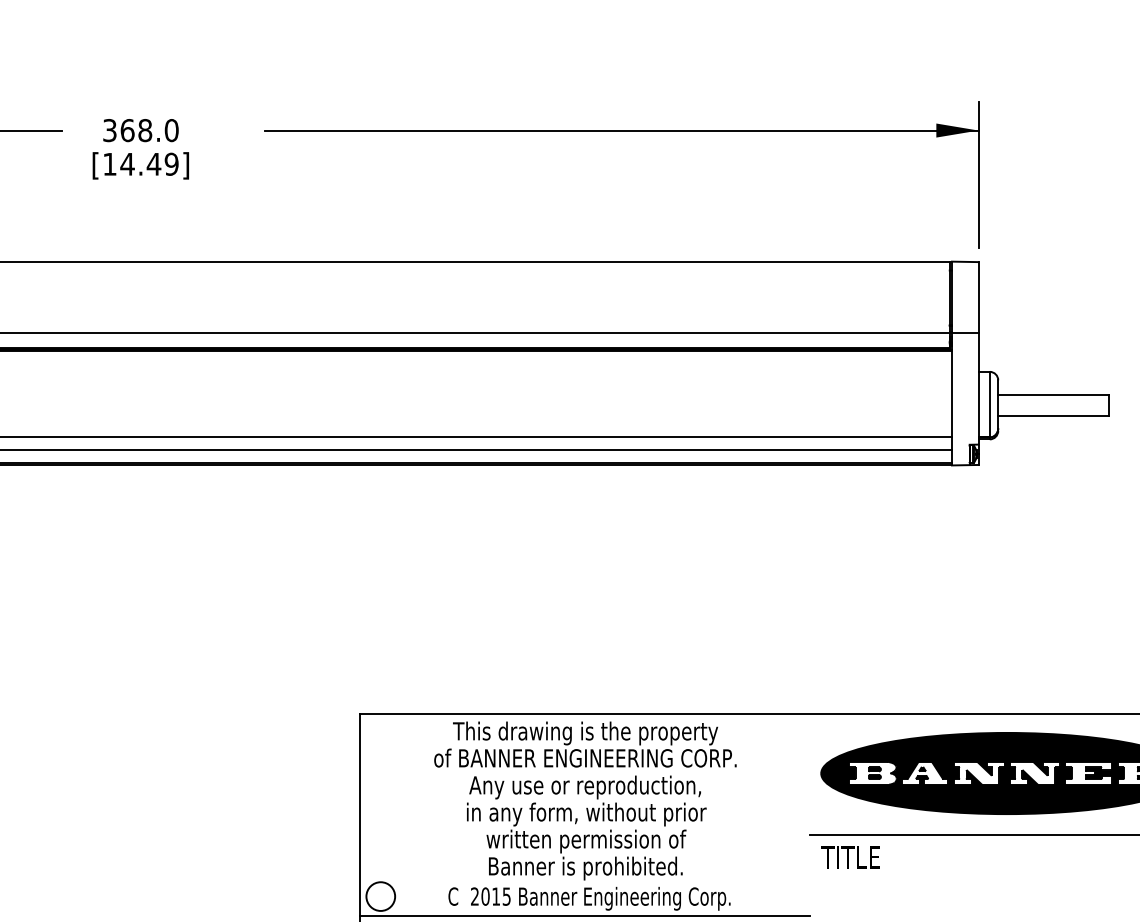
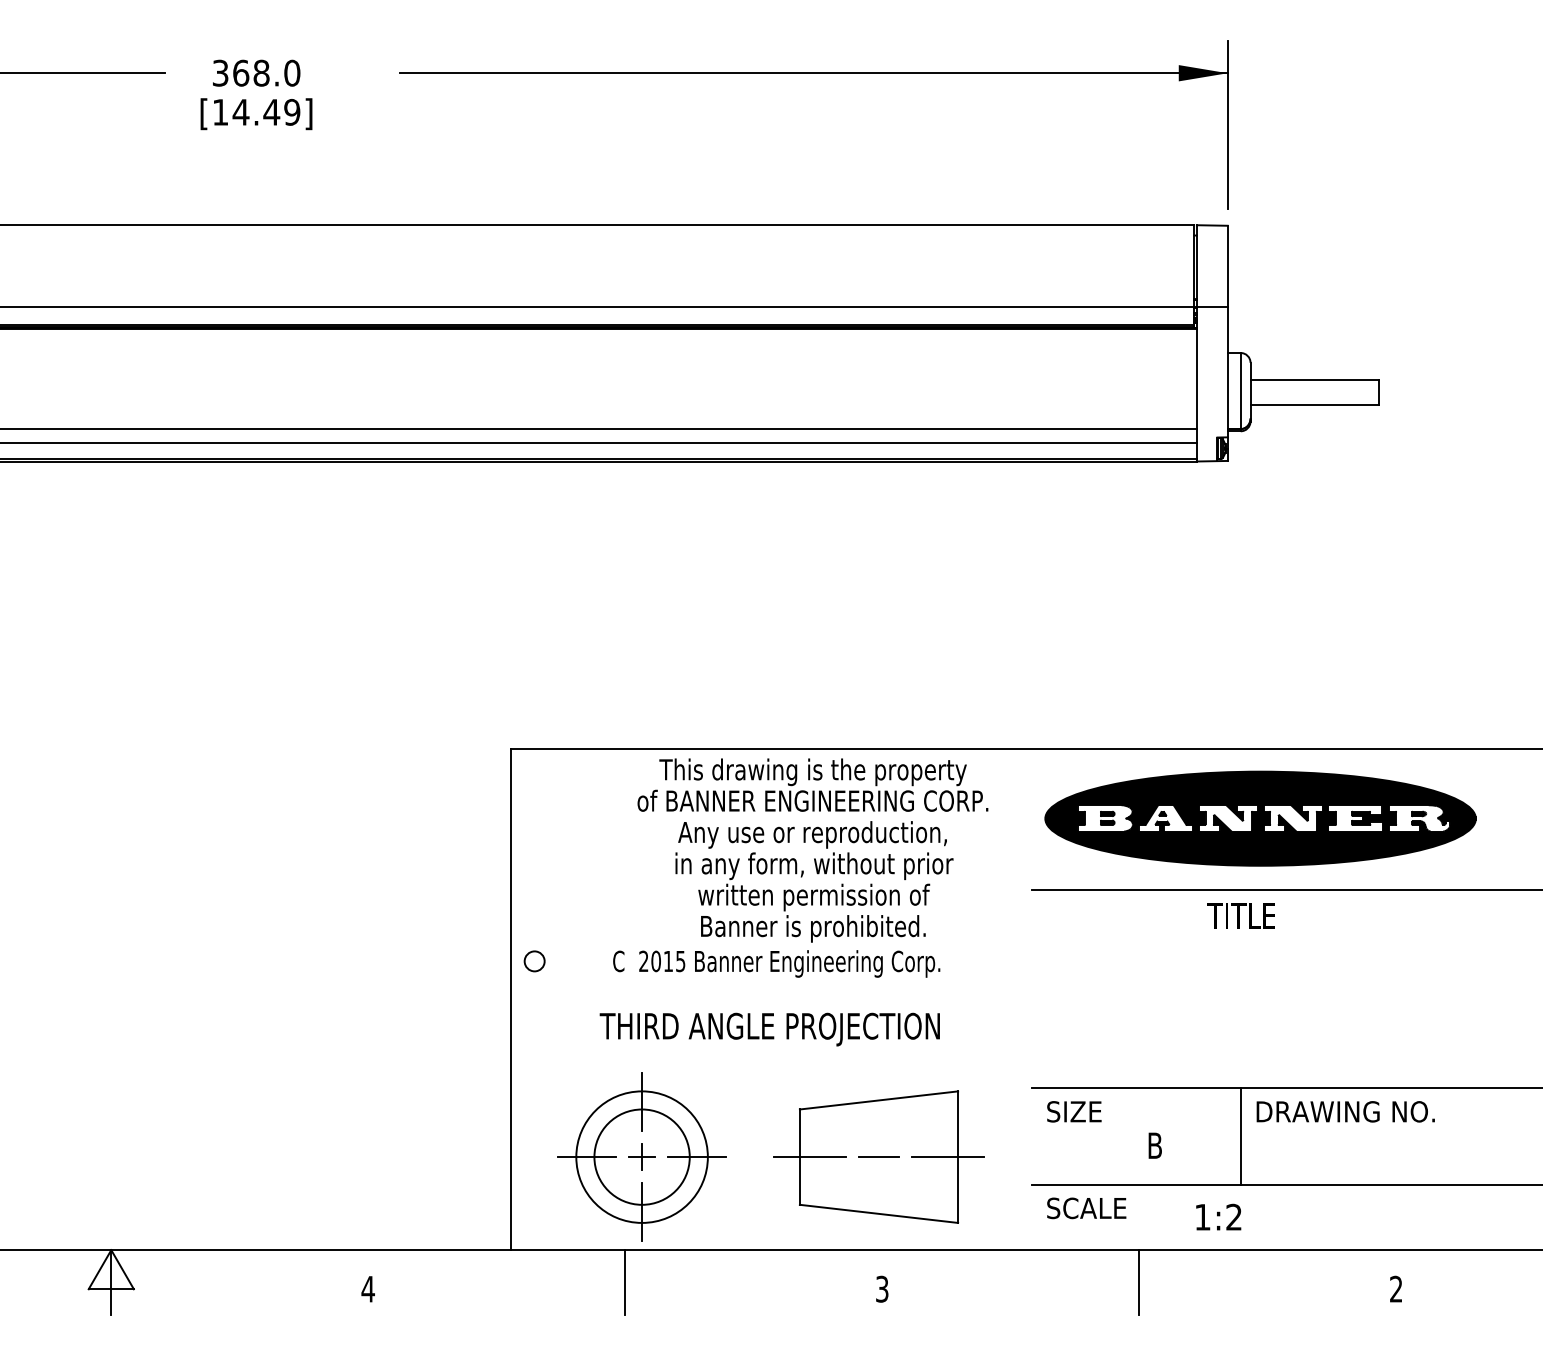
text: (585, 800) -> (812, 850), moved
text: (849, 857) -> (1240, 915), moved
circle: (380, 896) -> (534, 961), size x0.6
line: (585, 915) -> (771, 983), removed

